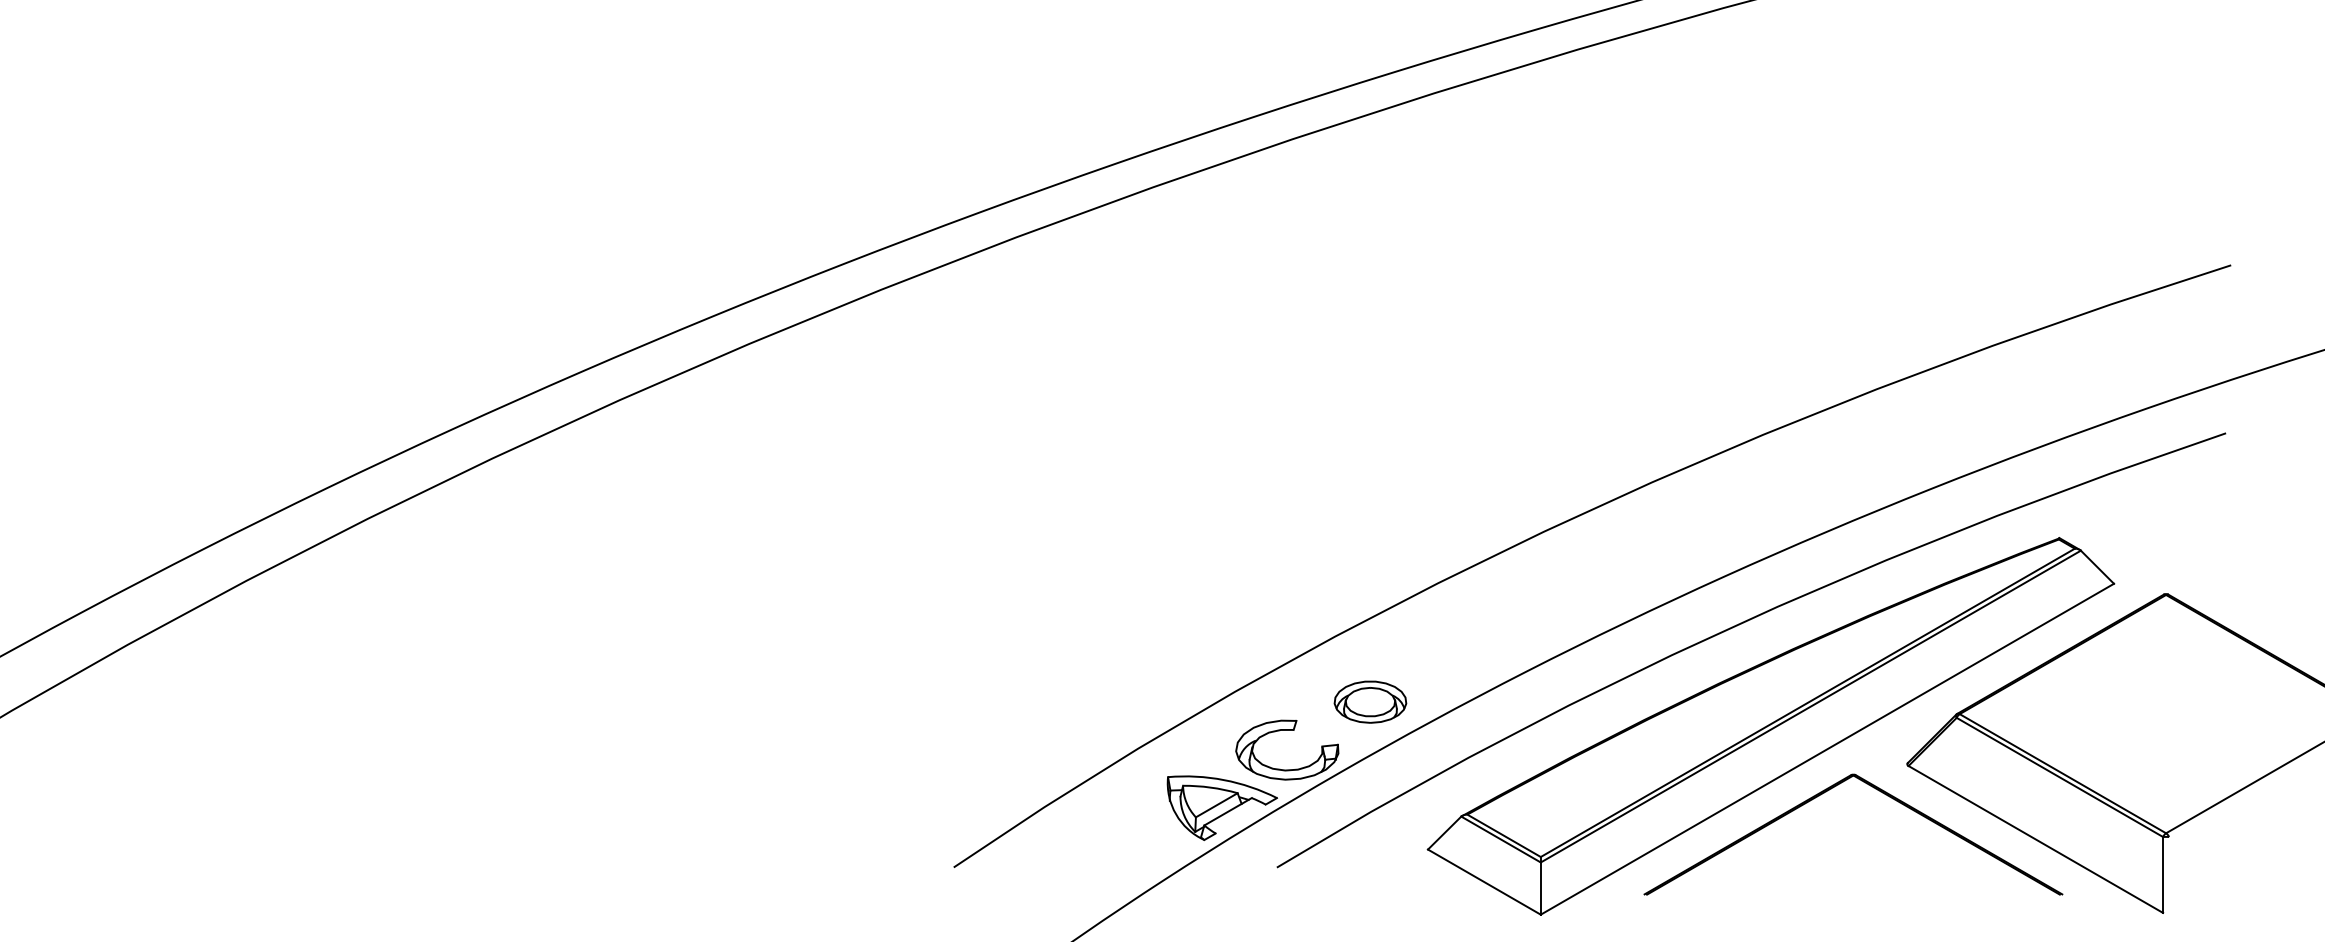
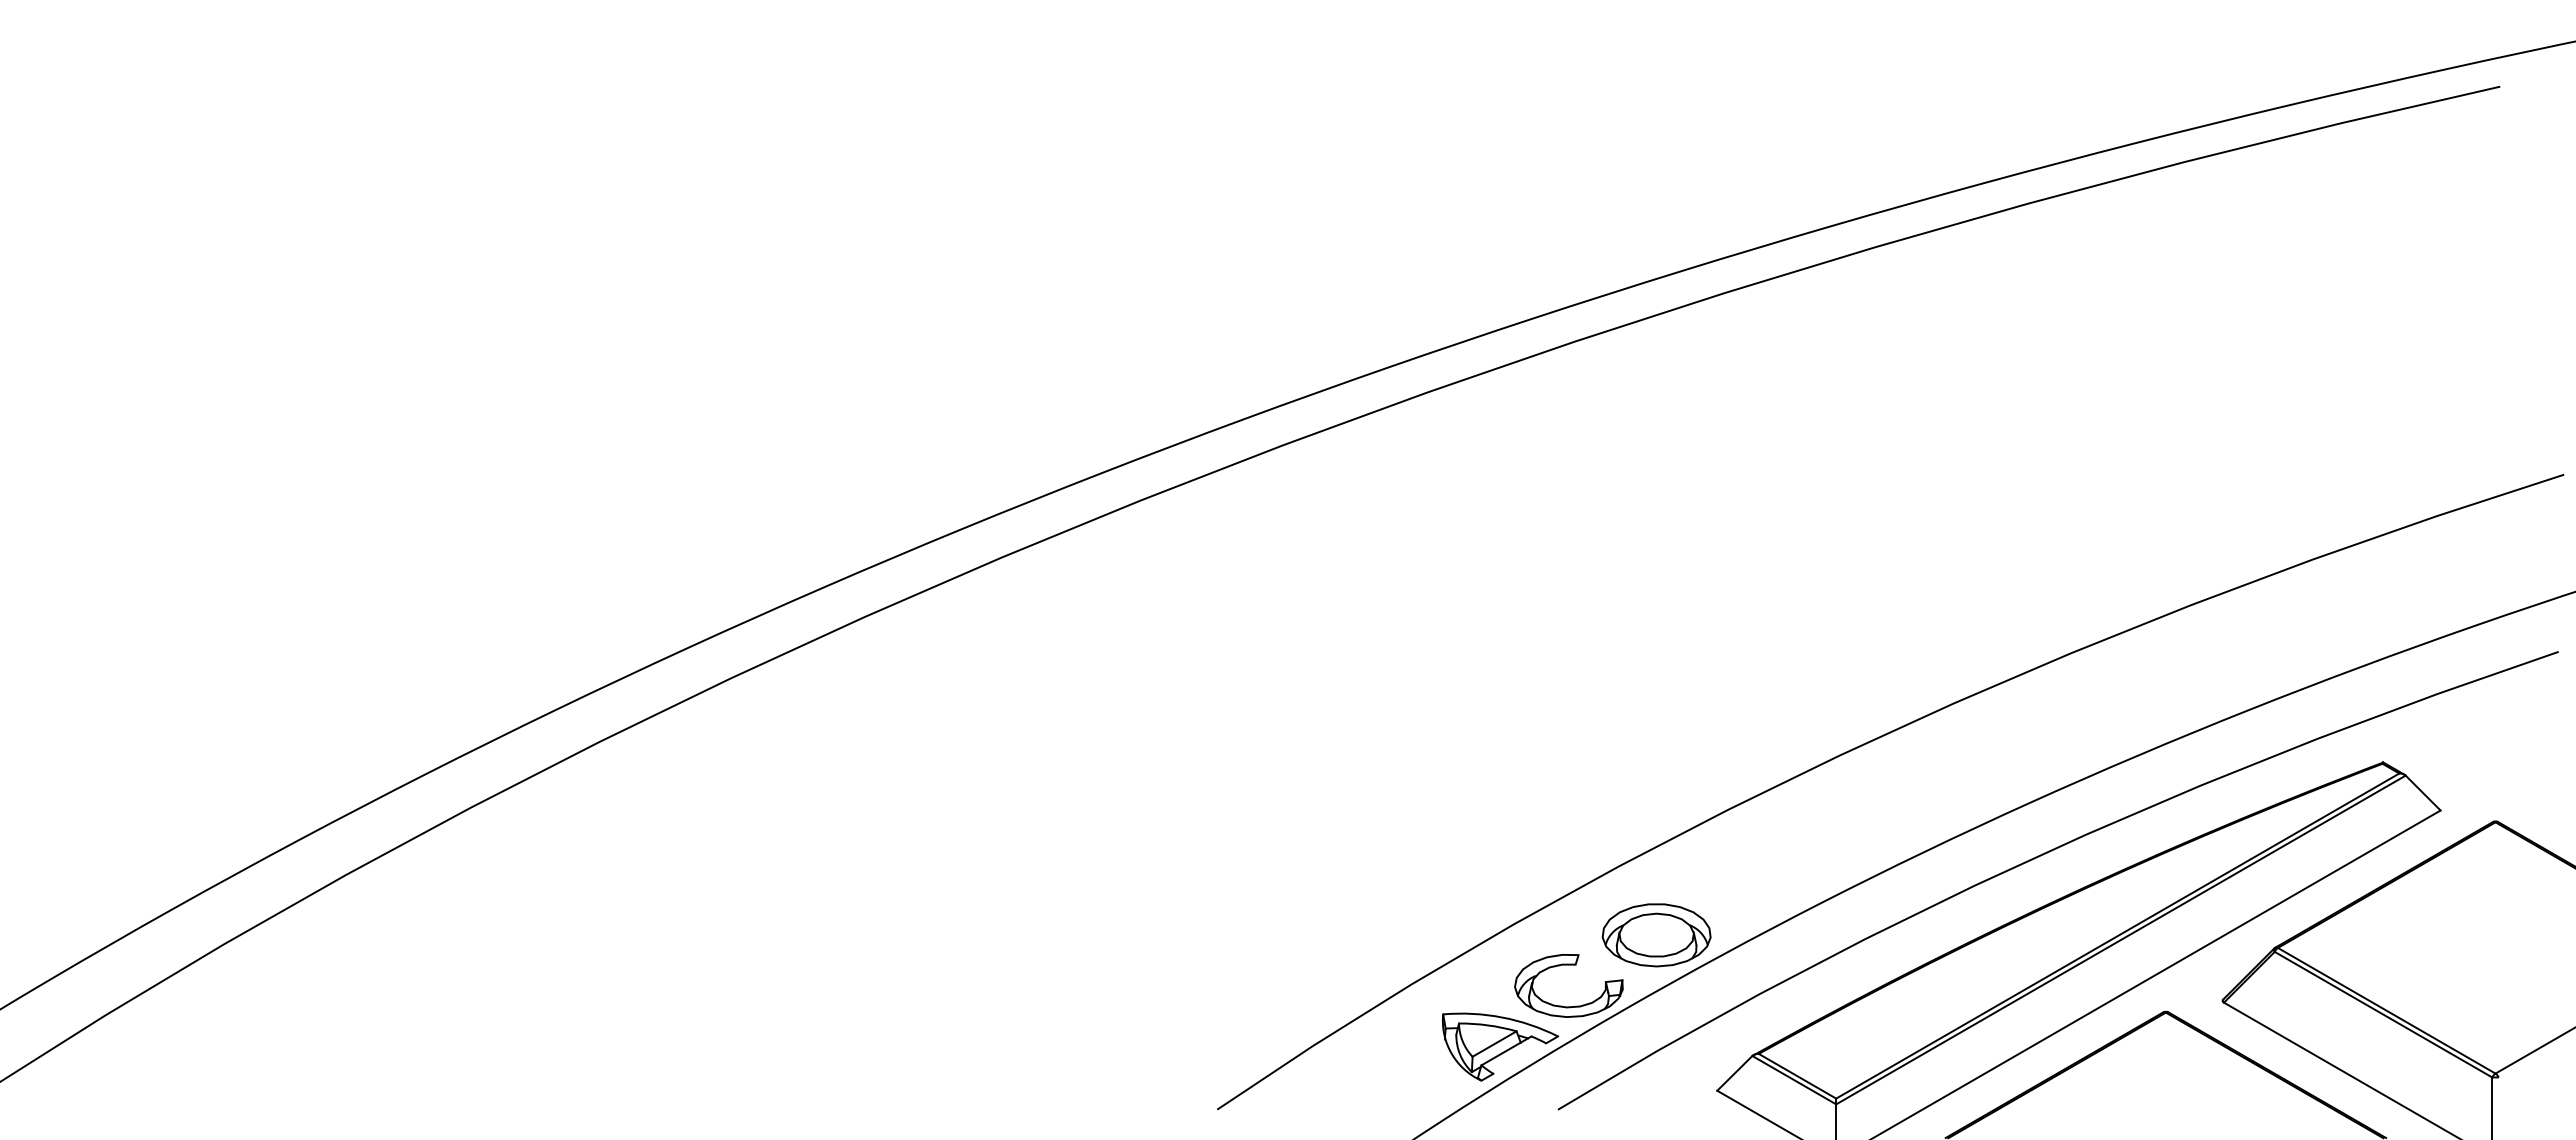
part: (1370, 702) -> (1656, 935), size x1.43

